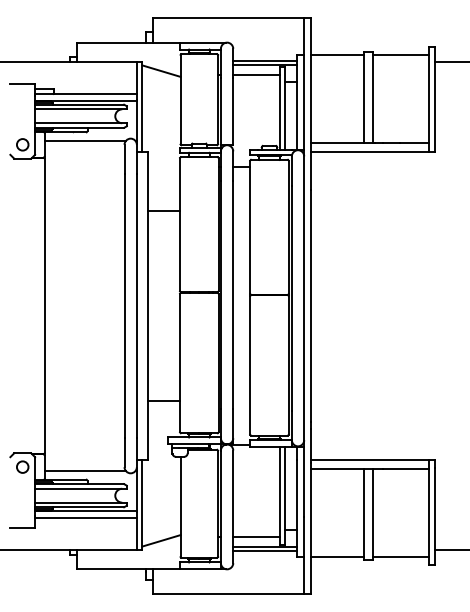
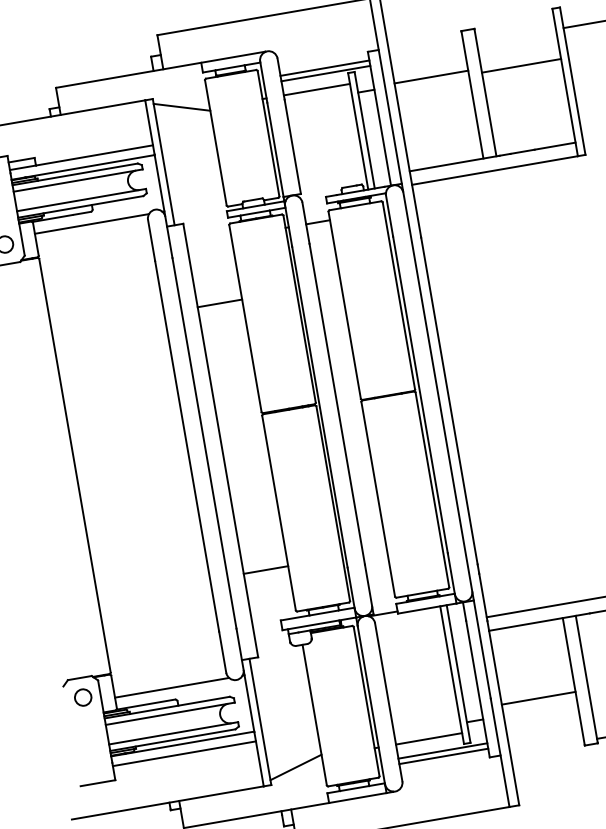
line: (337, 54) -> (431, 76), moved
line: (400, 54) -> (520, 65), moved
line: (337, 557) -> (539, 698), moved

